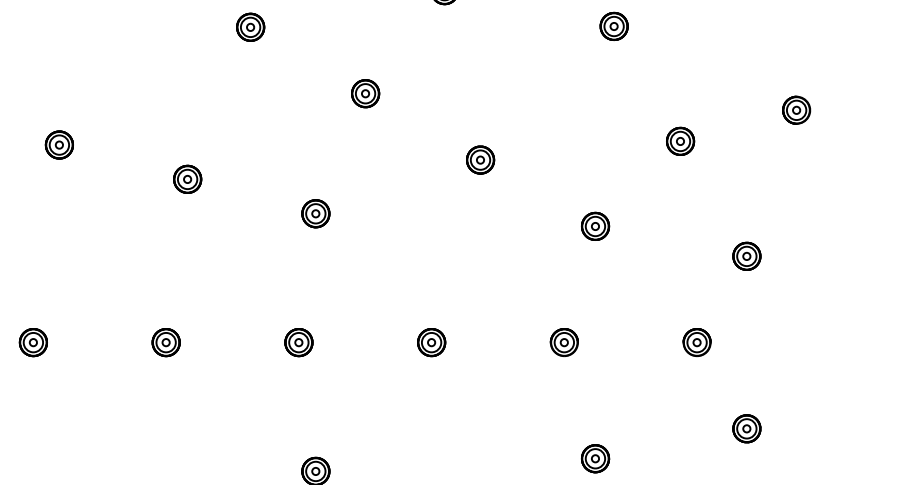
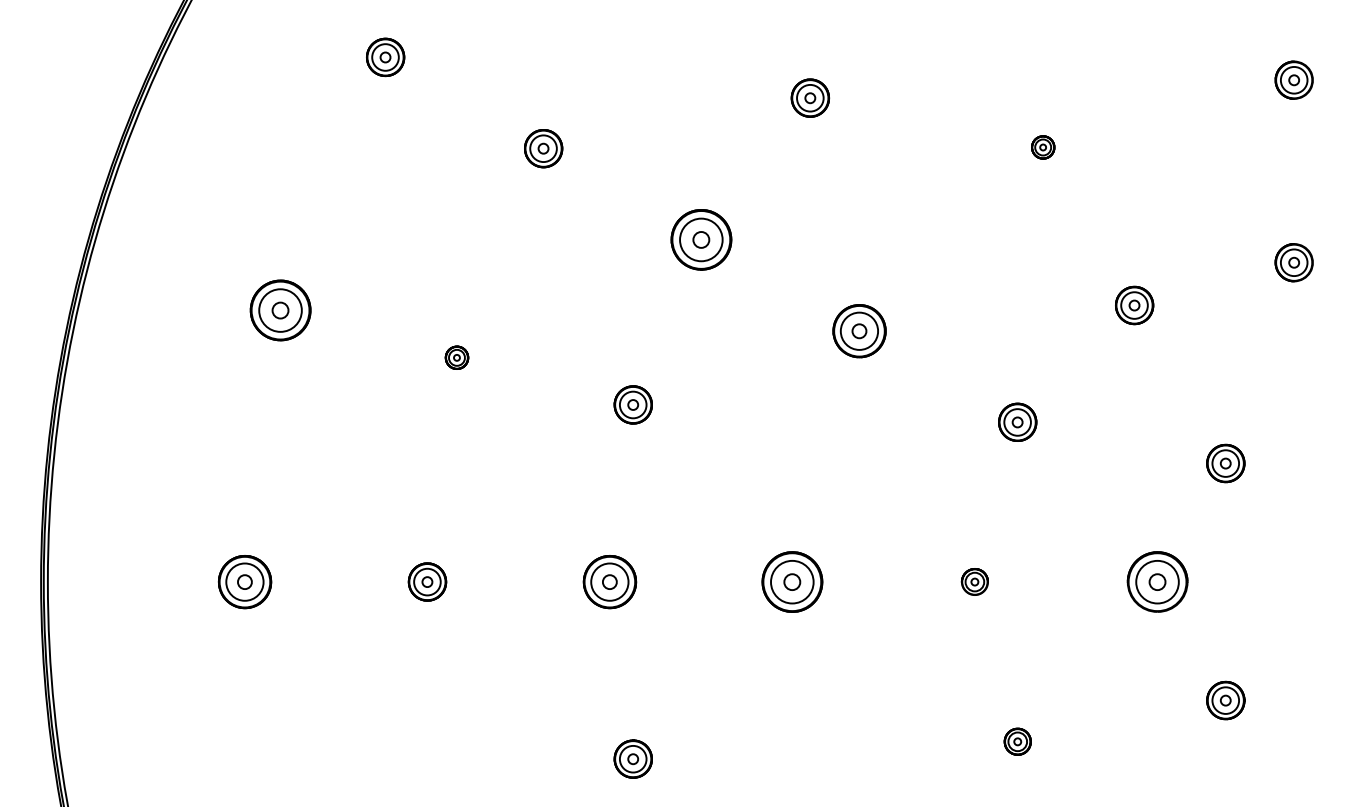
part: (613, 26) -> (1042, 147), size x0.6
part: (365, 93) -> (701, 239), size x1.6
part: (59, 145) -> (280, 310), size x1.6
part: (480, 159) -> (859, 330), size x1.4
part: (187, 179) -> (456, 357), size x0.6
part: (33, 342) -> (244, 581), size x1.4
part: (298, 342) -> (609, 581), size x1.4
part: (431, 342) -> (792, 581), size x1.6
part: (564, 342) -> (974, 581), size x0.7
part: (696, 342) -> (1156, 581), size x1.6
part: (595, 458) -> (1017, 741), size x0.7

